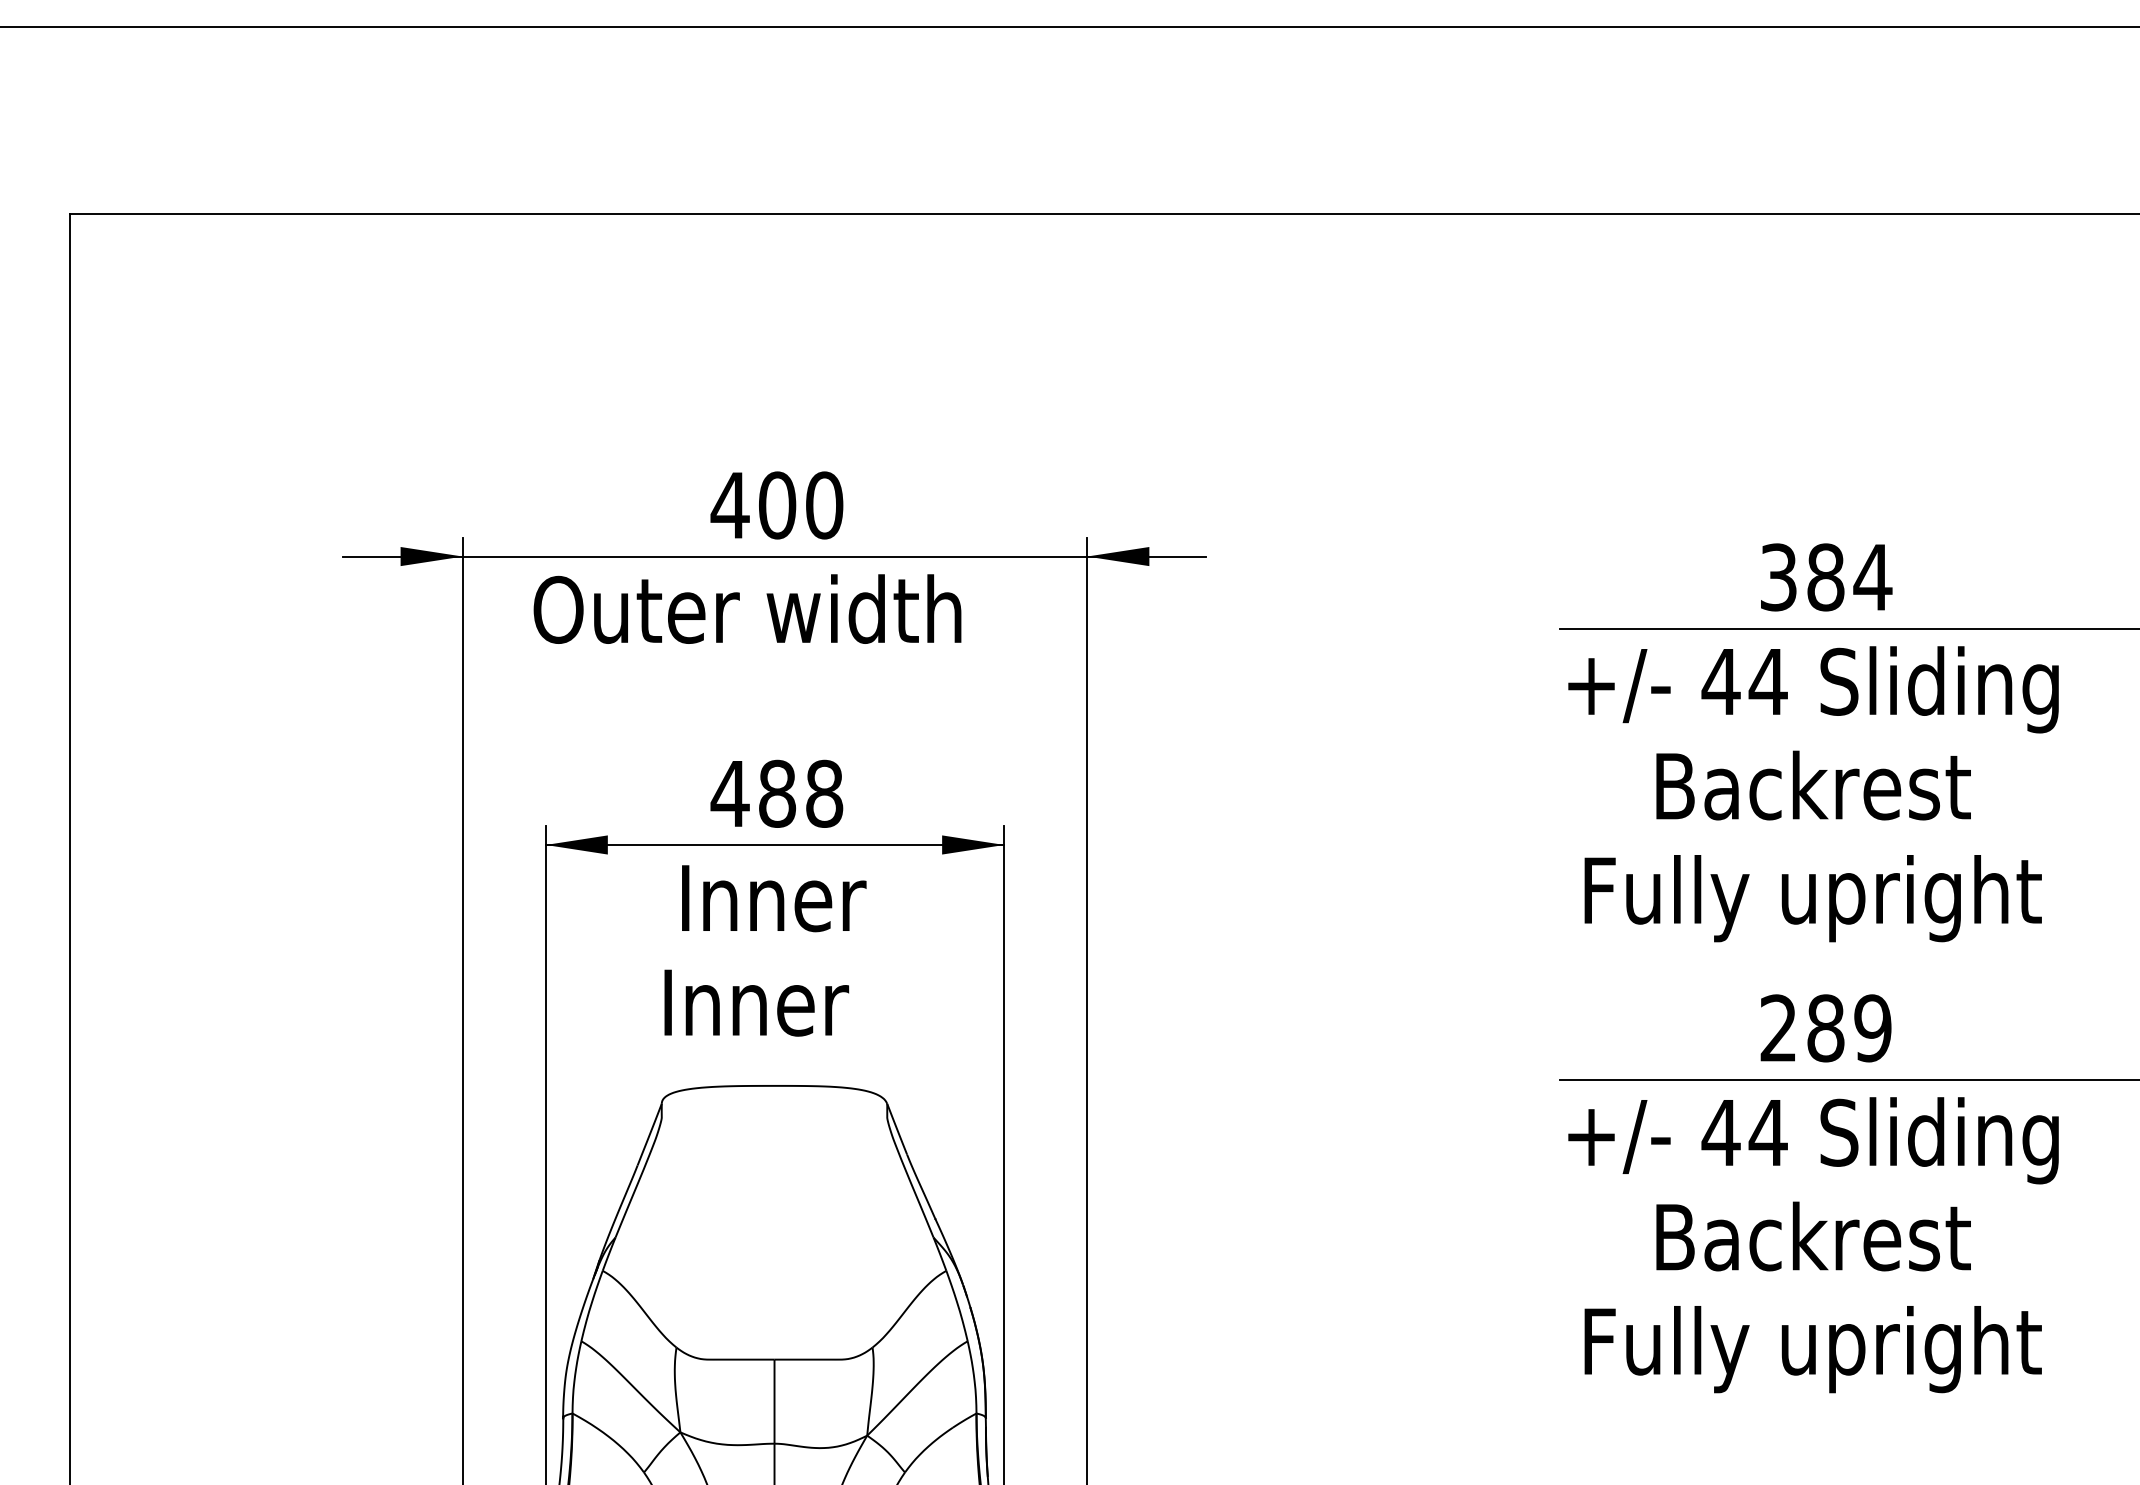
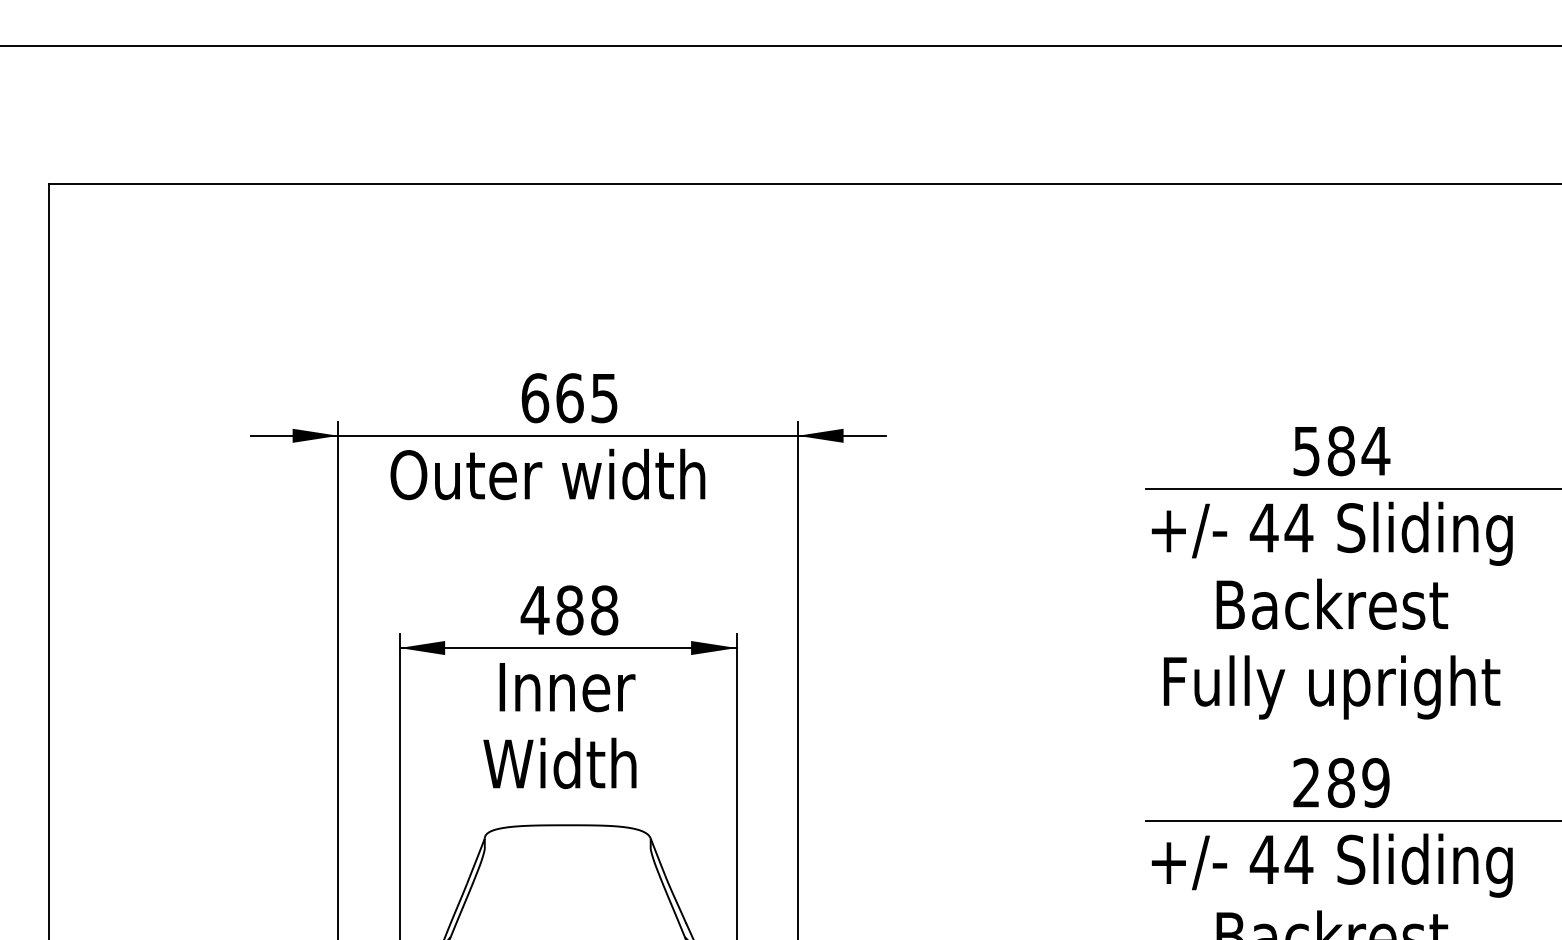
text: (776, 505) -> (569, 398), 400 -> 665
text: (1778, 576) -> (1306, 450), 384 -> 584
text: (763, 1001) -> (559, 763), Inner -> Width

